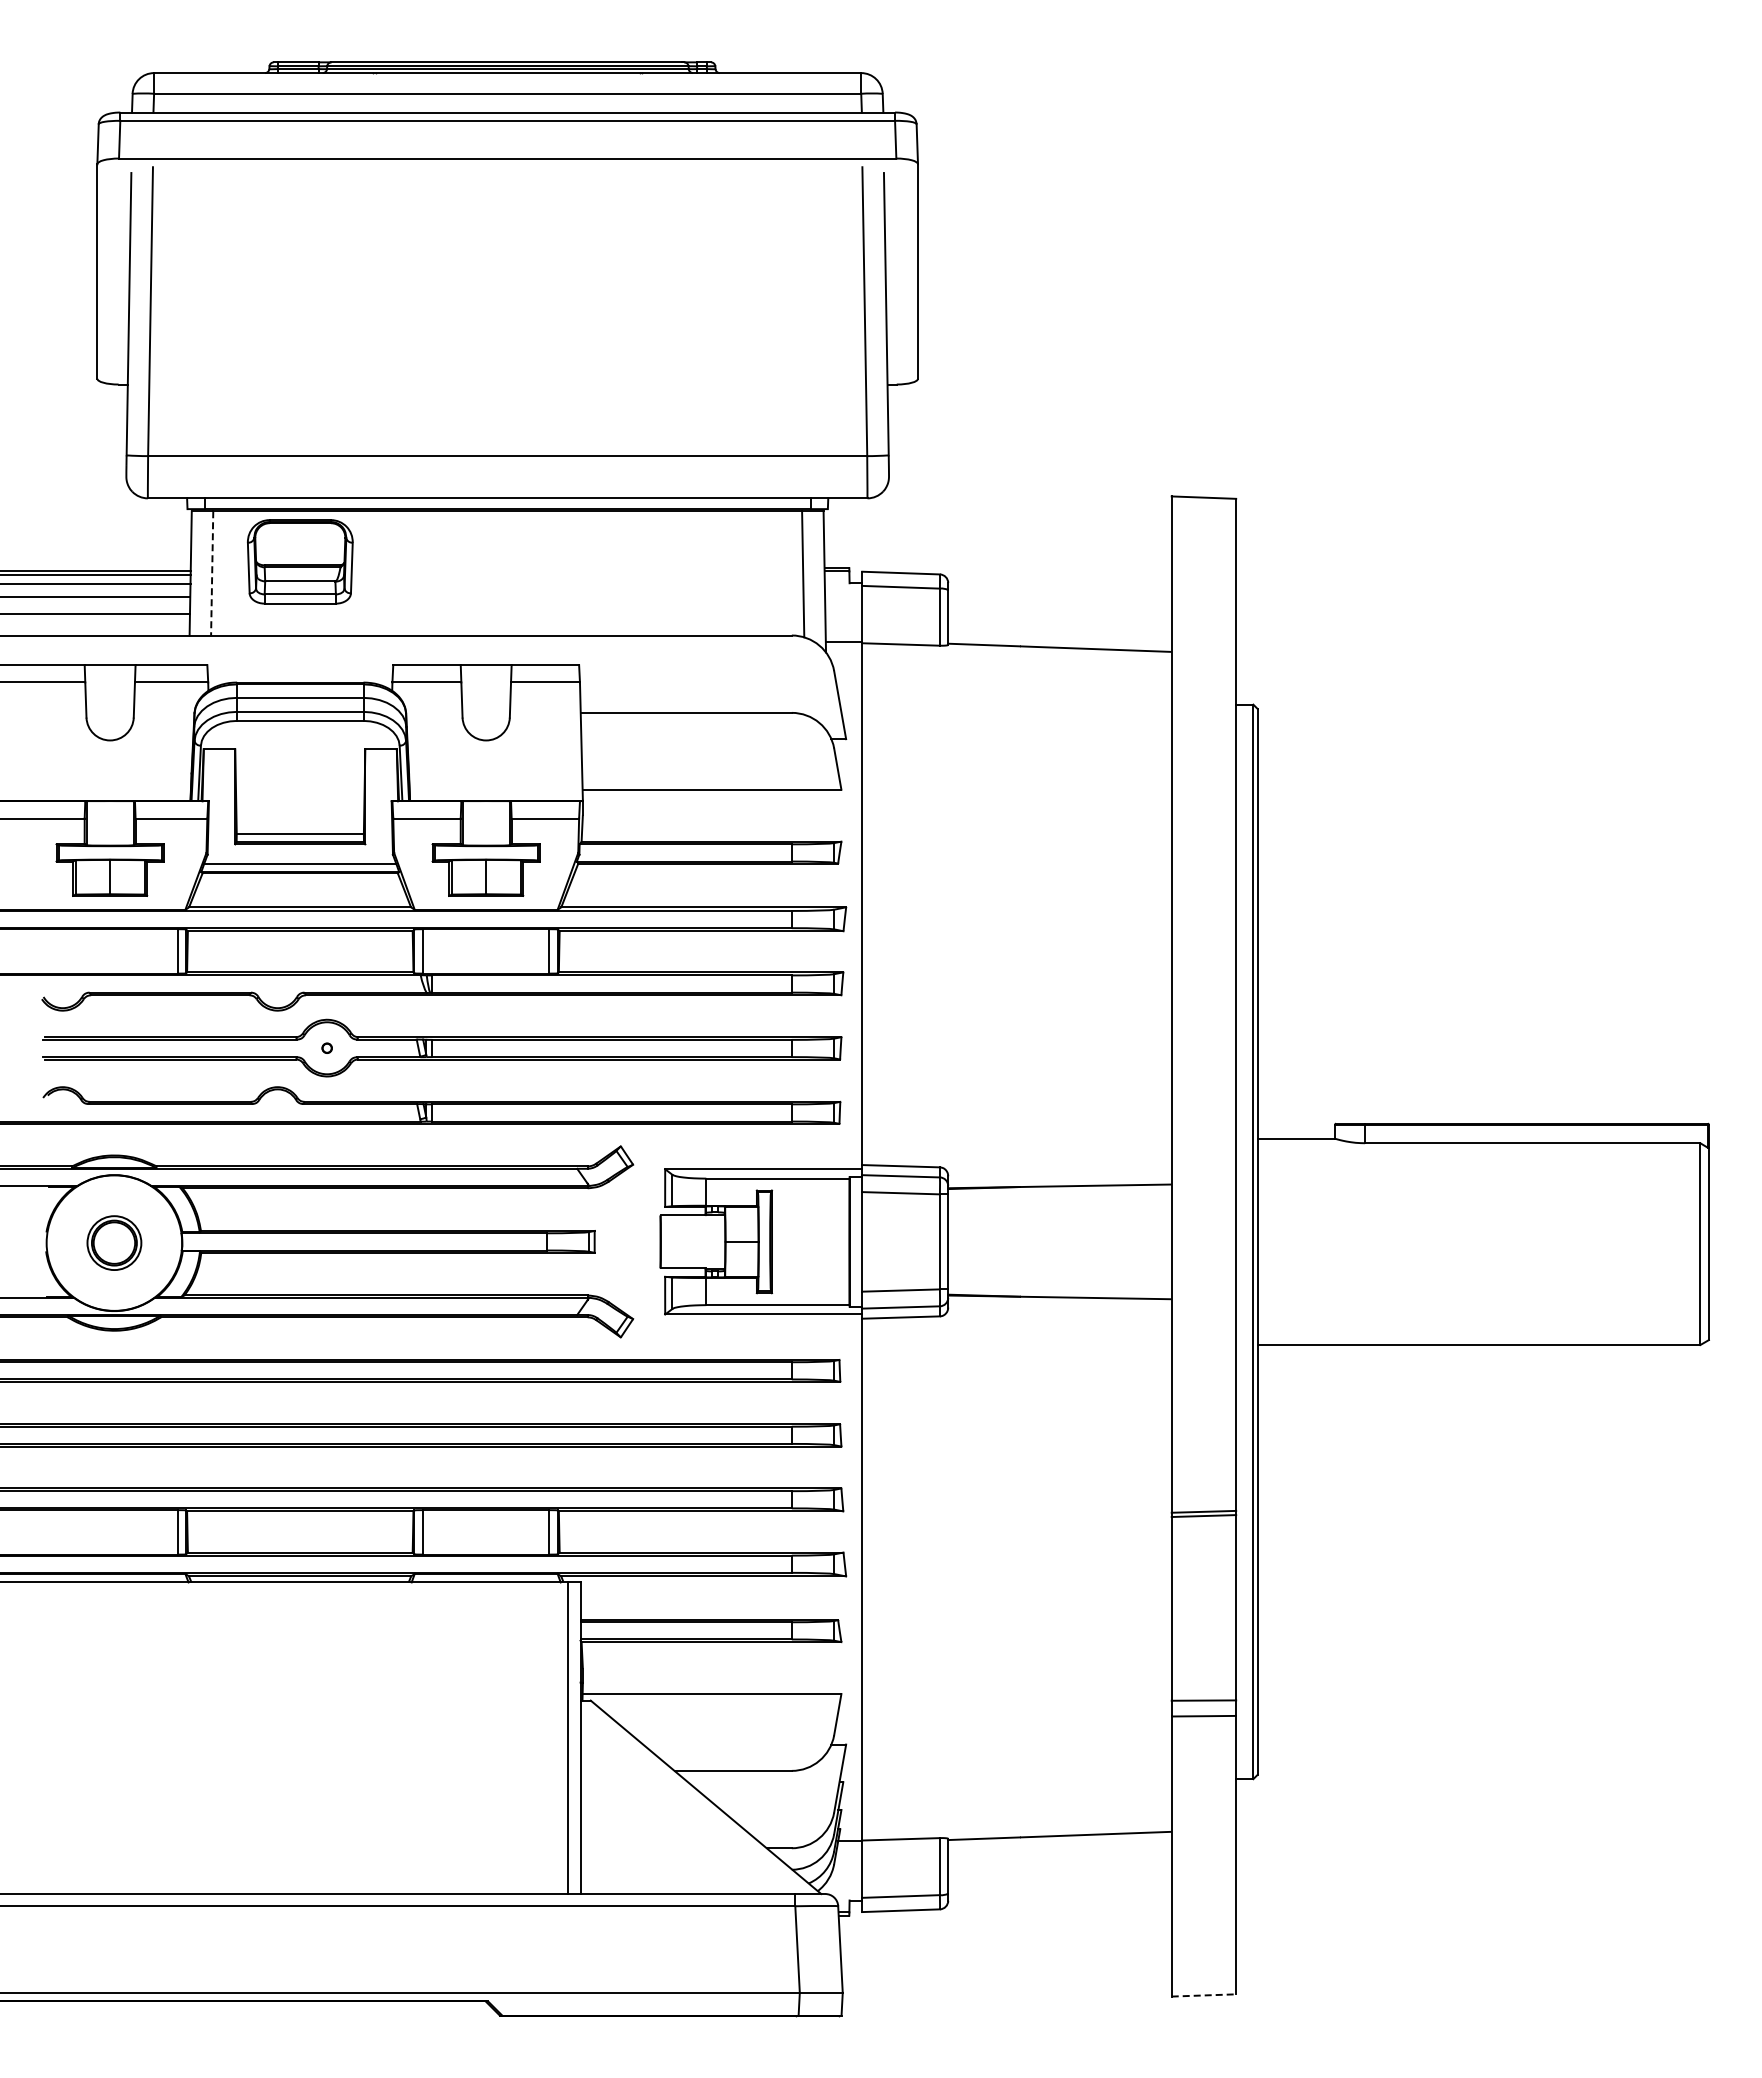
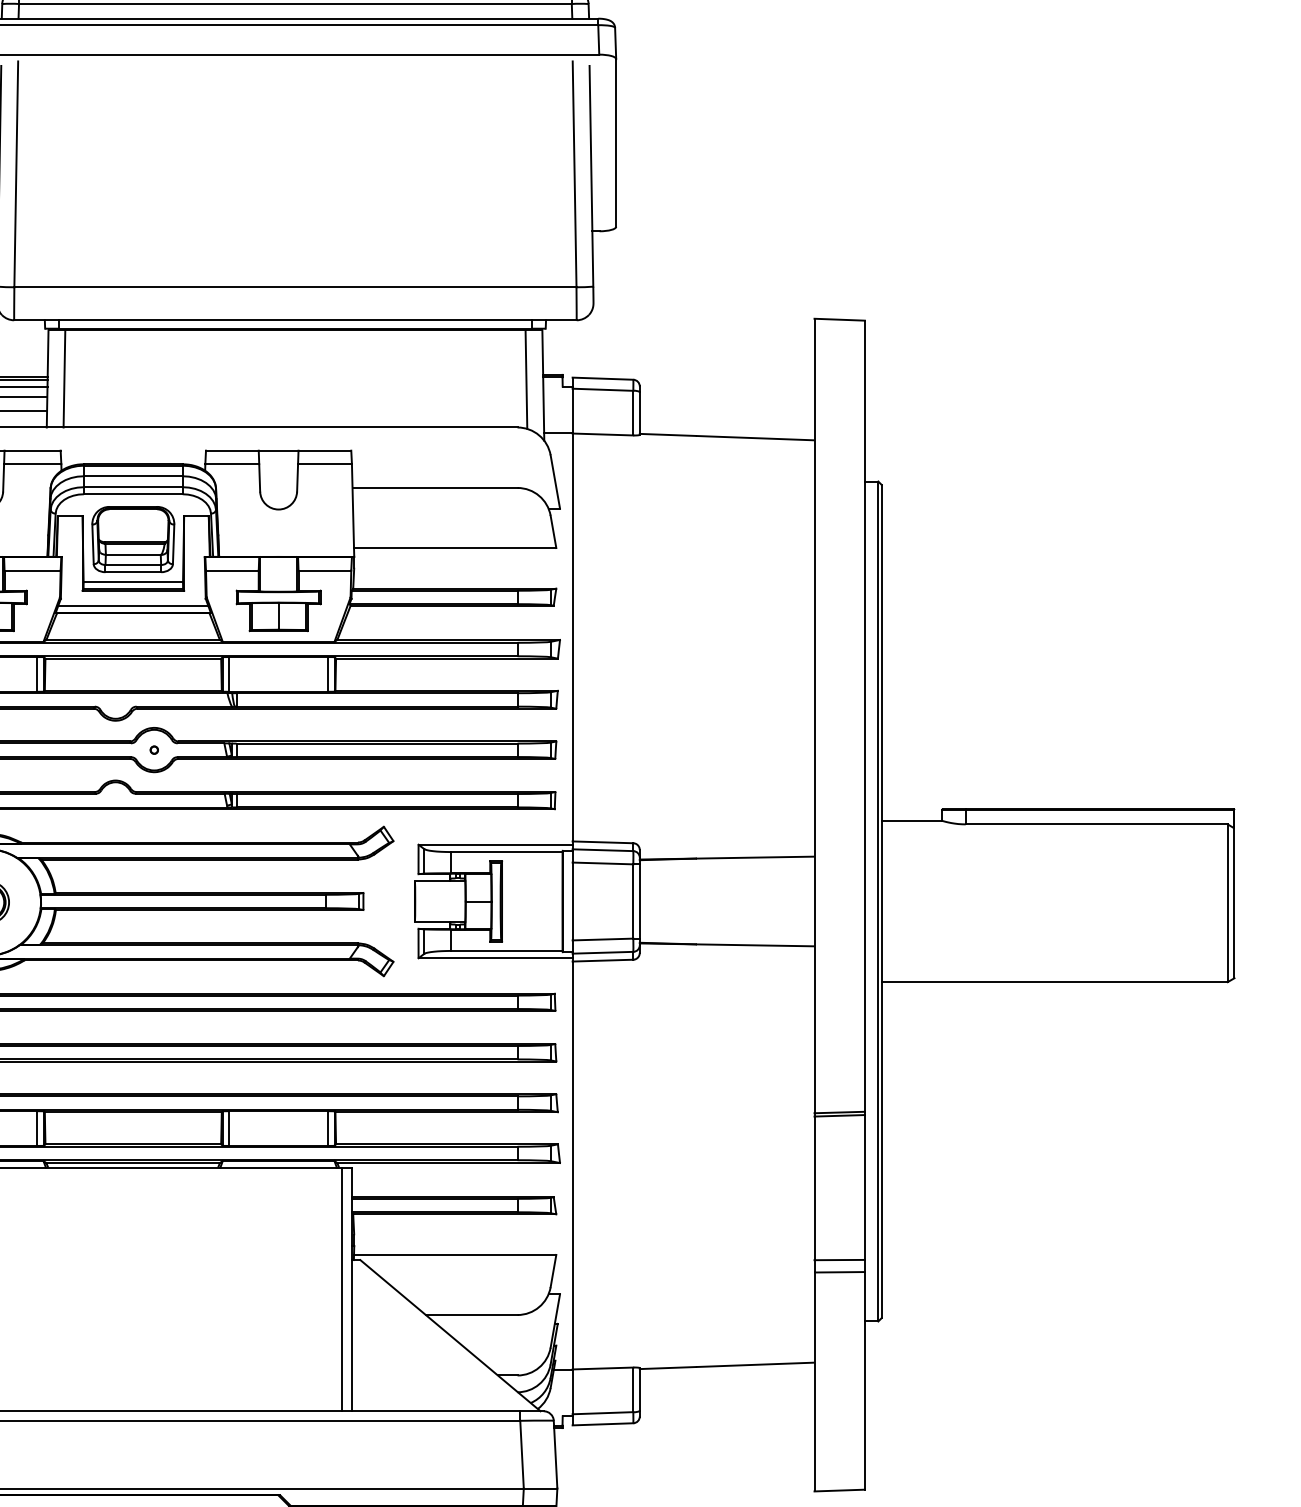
part: (300, 561) -> (133, 539), moved
line: (212, 573) -> (64, 379), dashed -> solid
line: (1204, 1995) -> (840, 1490), dashed -> solid

